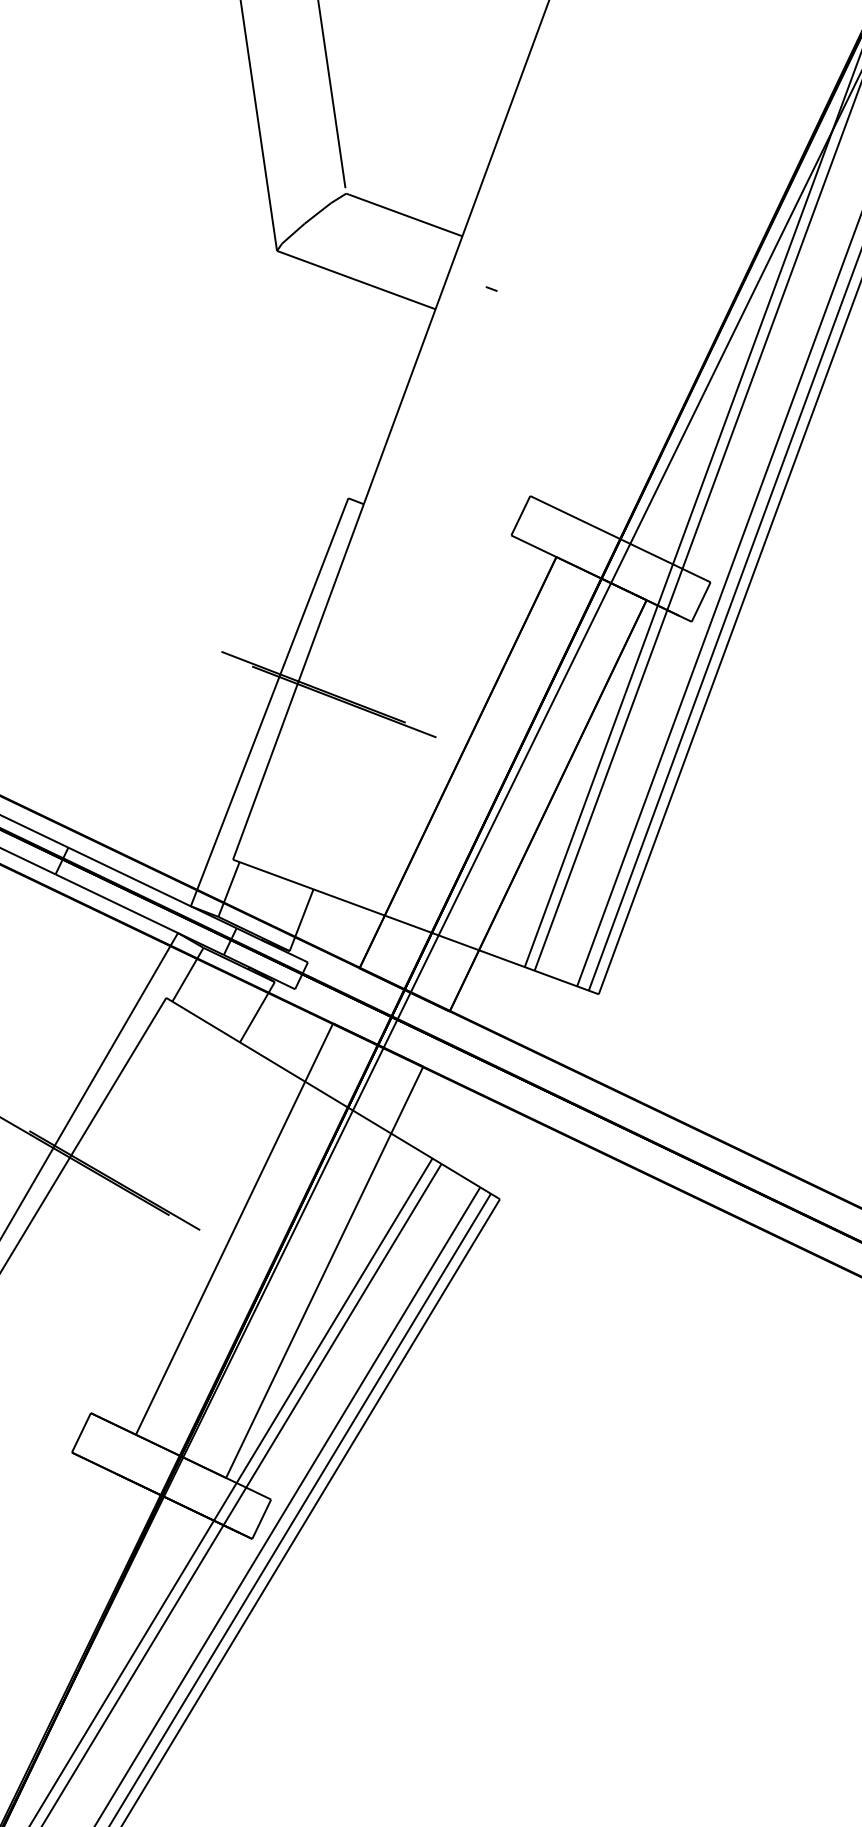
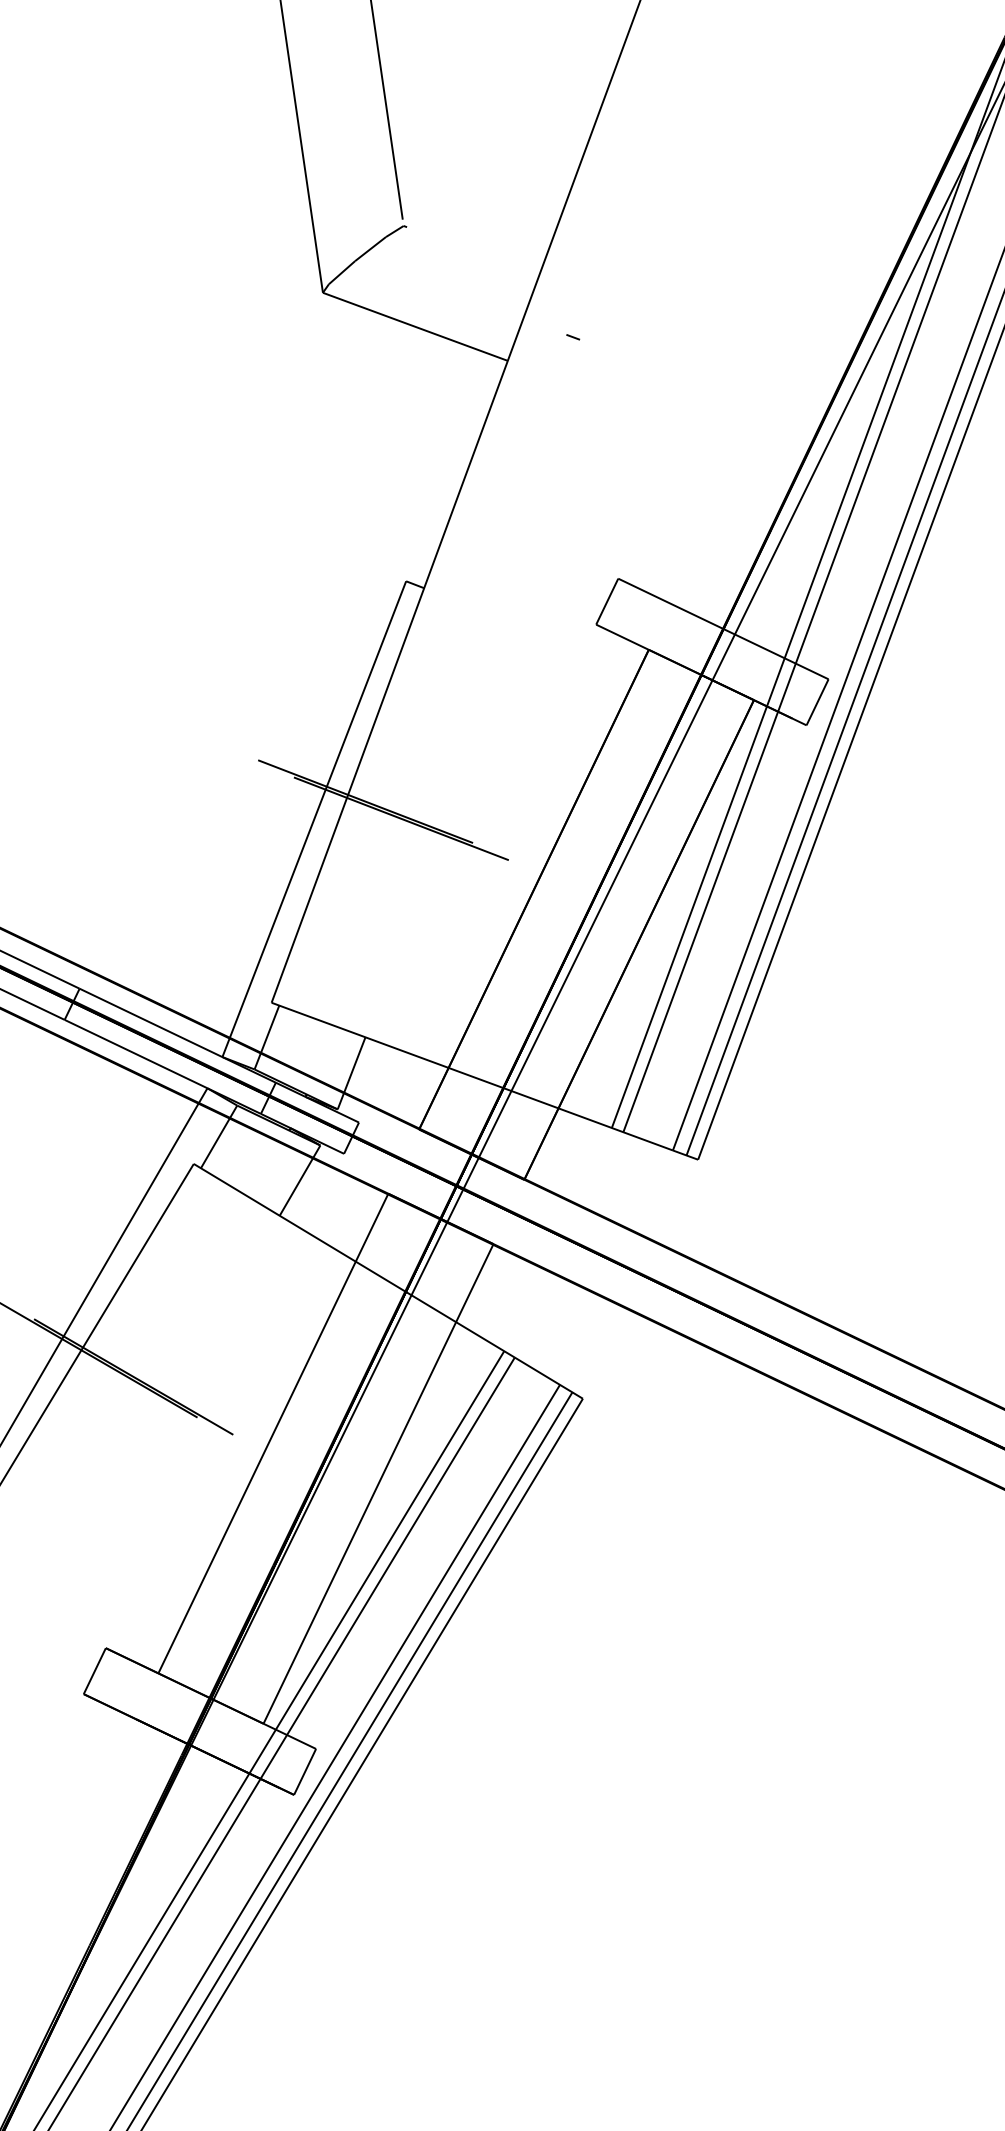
line: (406, 215) -> (473, 251), removed

